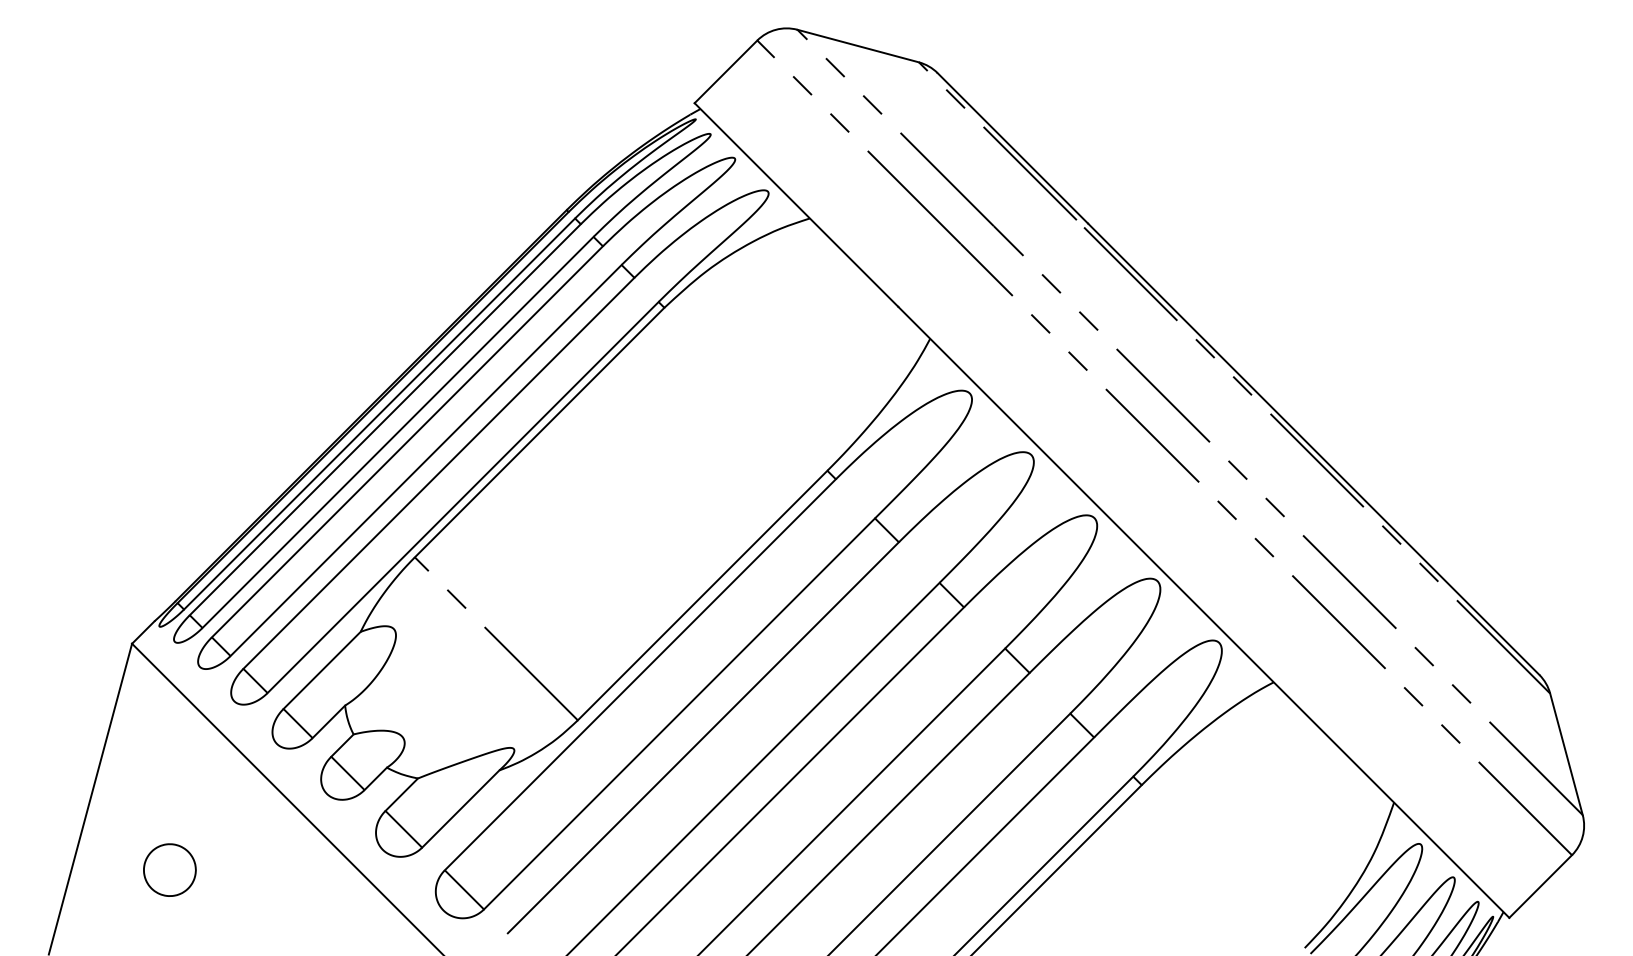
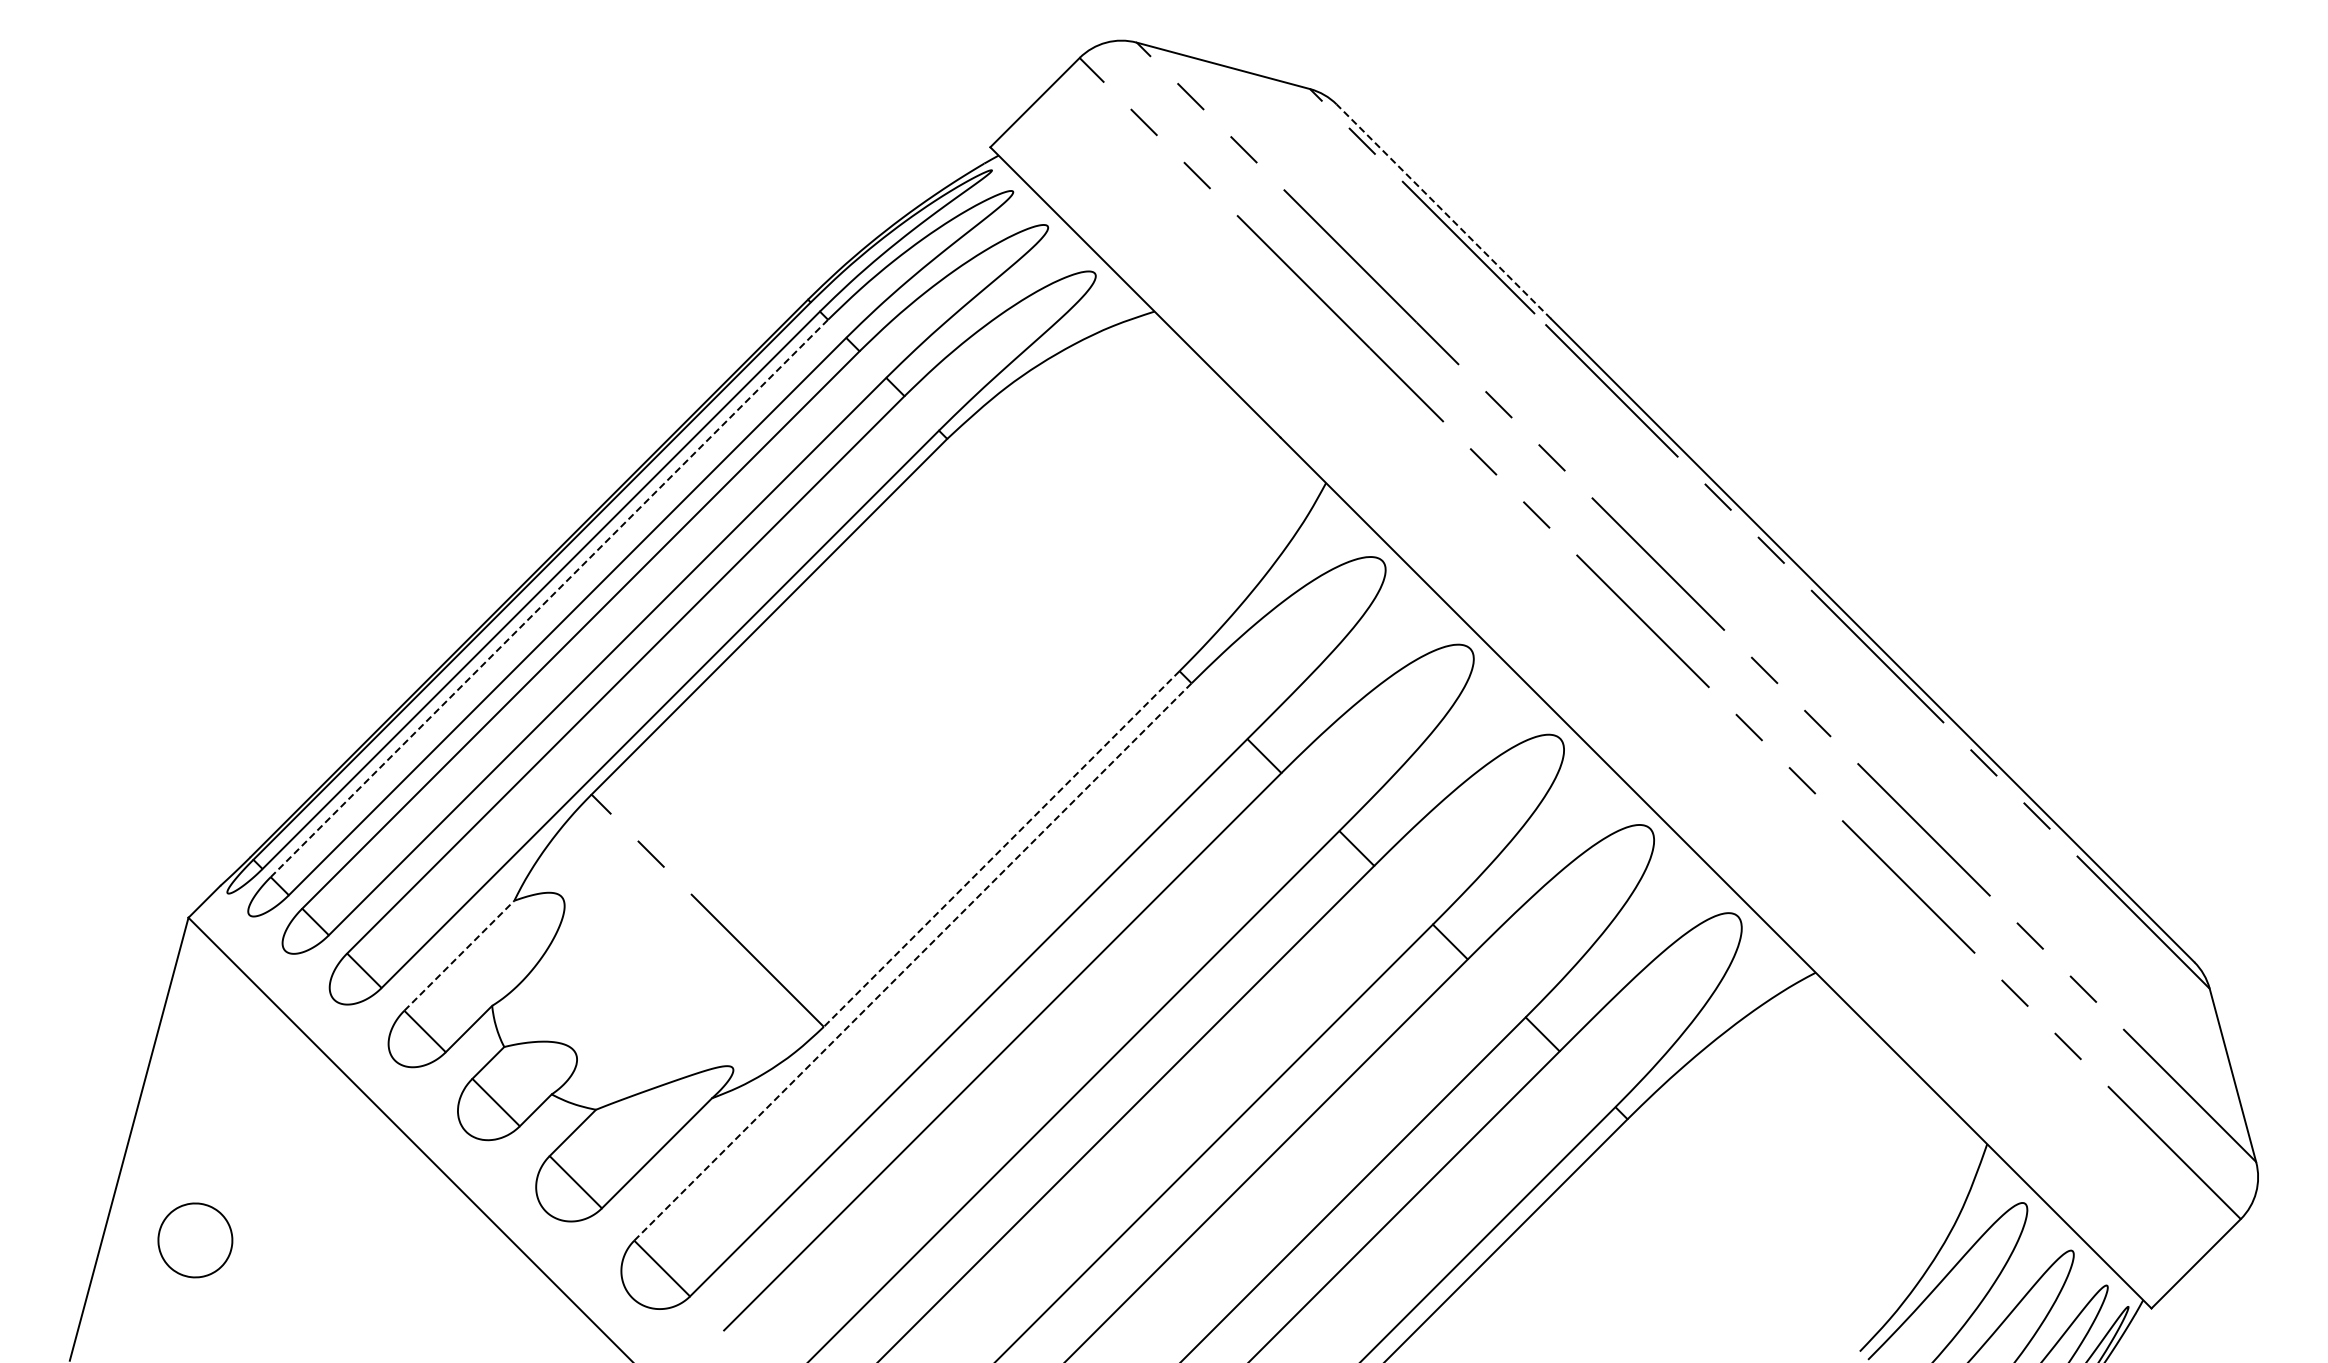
line: (1012, 148) -> (1443, 211), solid -> dashed
line: (385, 419) -> (549, 598), solid -> dashed
line: (702, 595) -> (1001, 849), solid -> dashed
line: (322, 670) -> (459, 955), solid -> dashed
line: (640, 674) -> (913, 961), solid -> dashed
part: (169, 870) -> (195, 1240), moved

